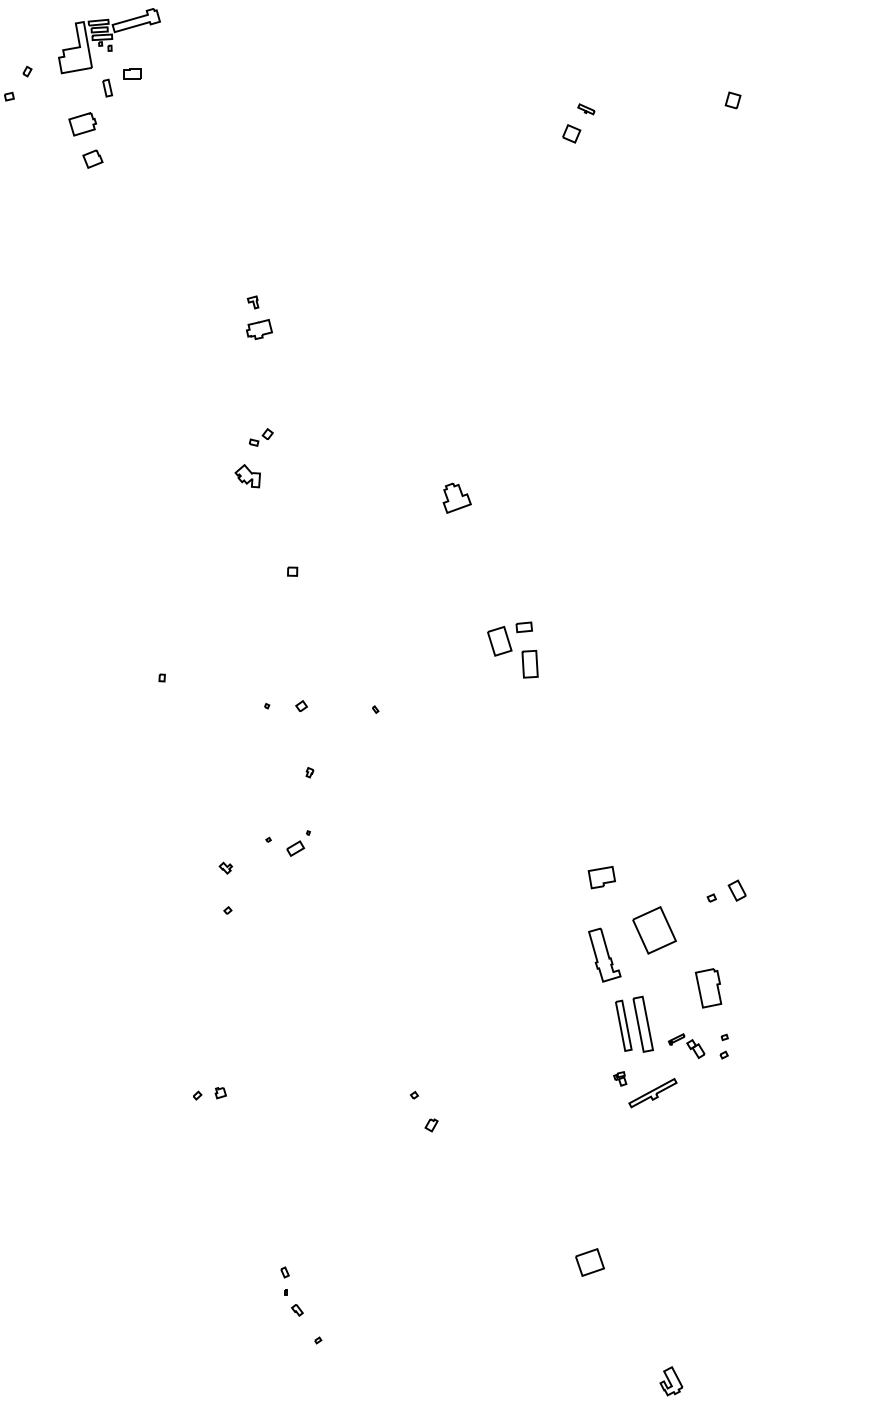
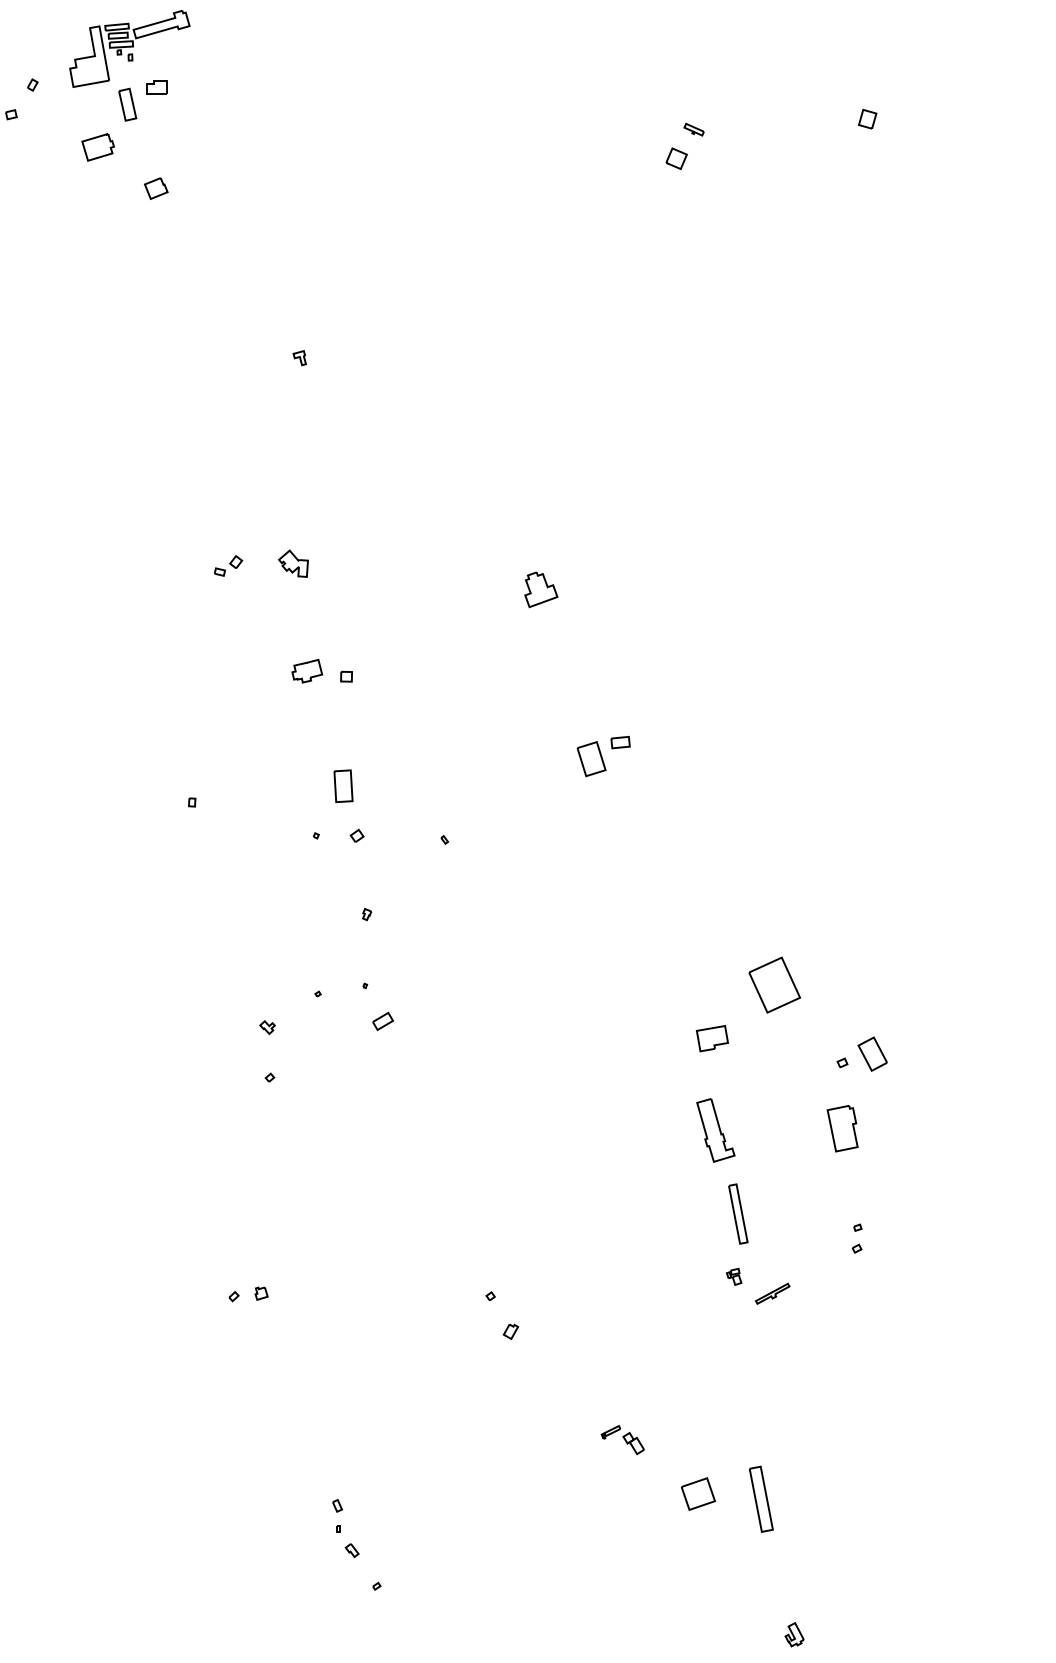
part: (107, 88) -> (127, 104), size x1.6
part: (93, 159) -> (156, 188), moved
part: (259, 328) -> (307, 670), moved
part: (261, 437) -> (228, 565), moved
part: (530, 663) -> (343, 785), moved
part: (295, 847) -> (382, 1020), moved
part: (737, 890) -> (872, 1053), size x1.4
part: (654, 929) -> (774, 984), moved
part: (708, 988) -> (842, 1128), moved
part: (642, 1023) -> (760, 1498), moved
part: (686, 1046) -> (622, 1440), moved
part: (652, 1092) -> (772, 1293), size x0.6
part: (671, 1381) -> (794, 1634), size x0.7

